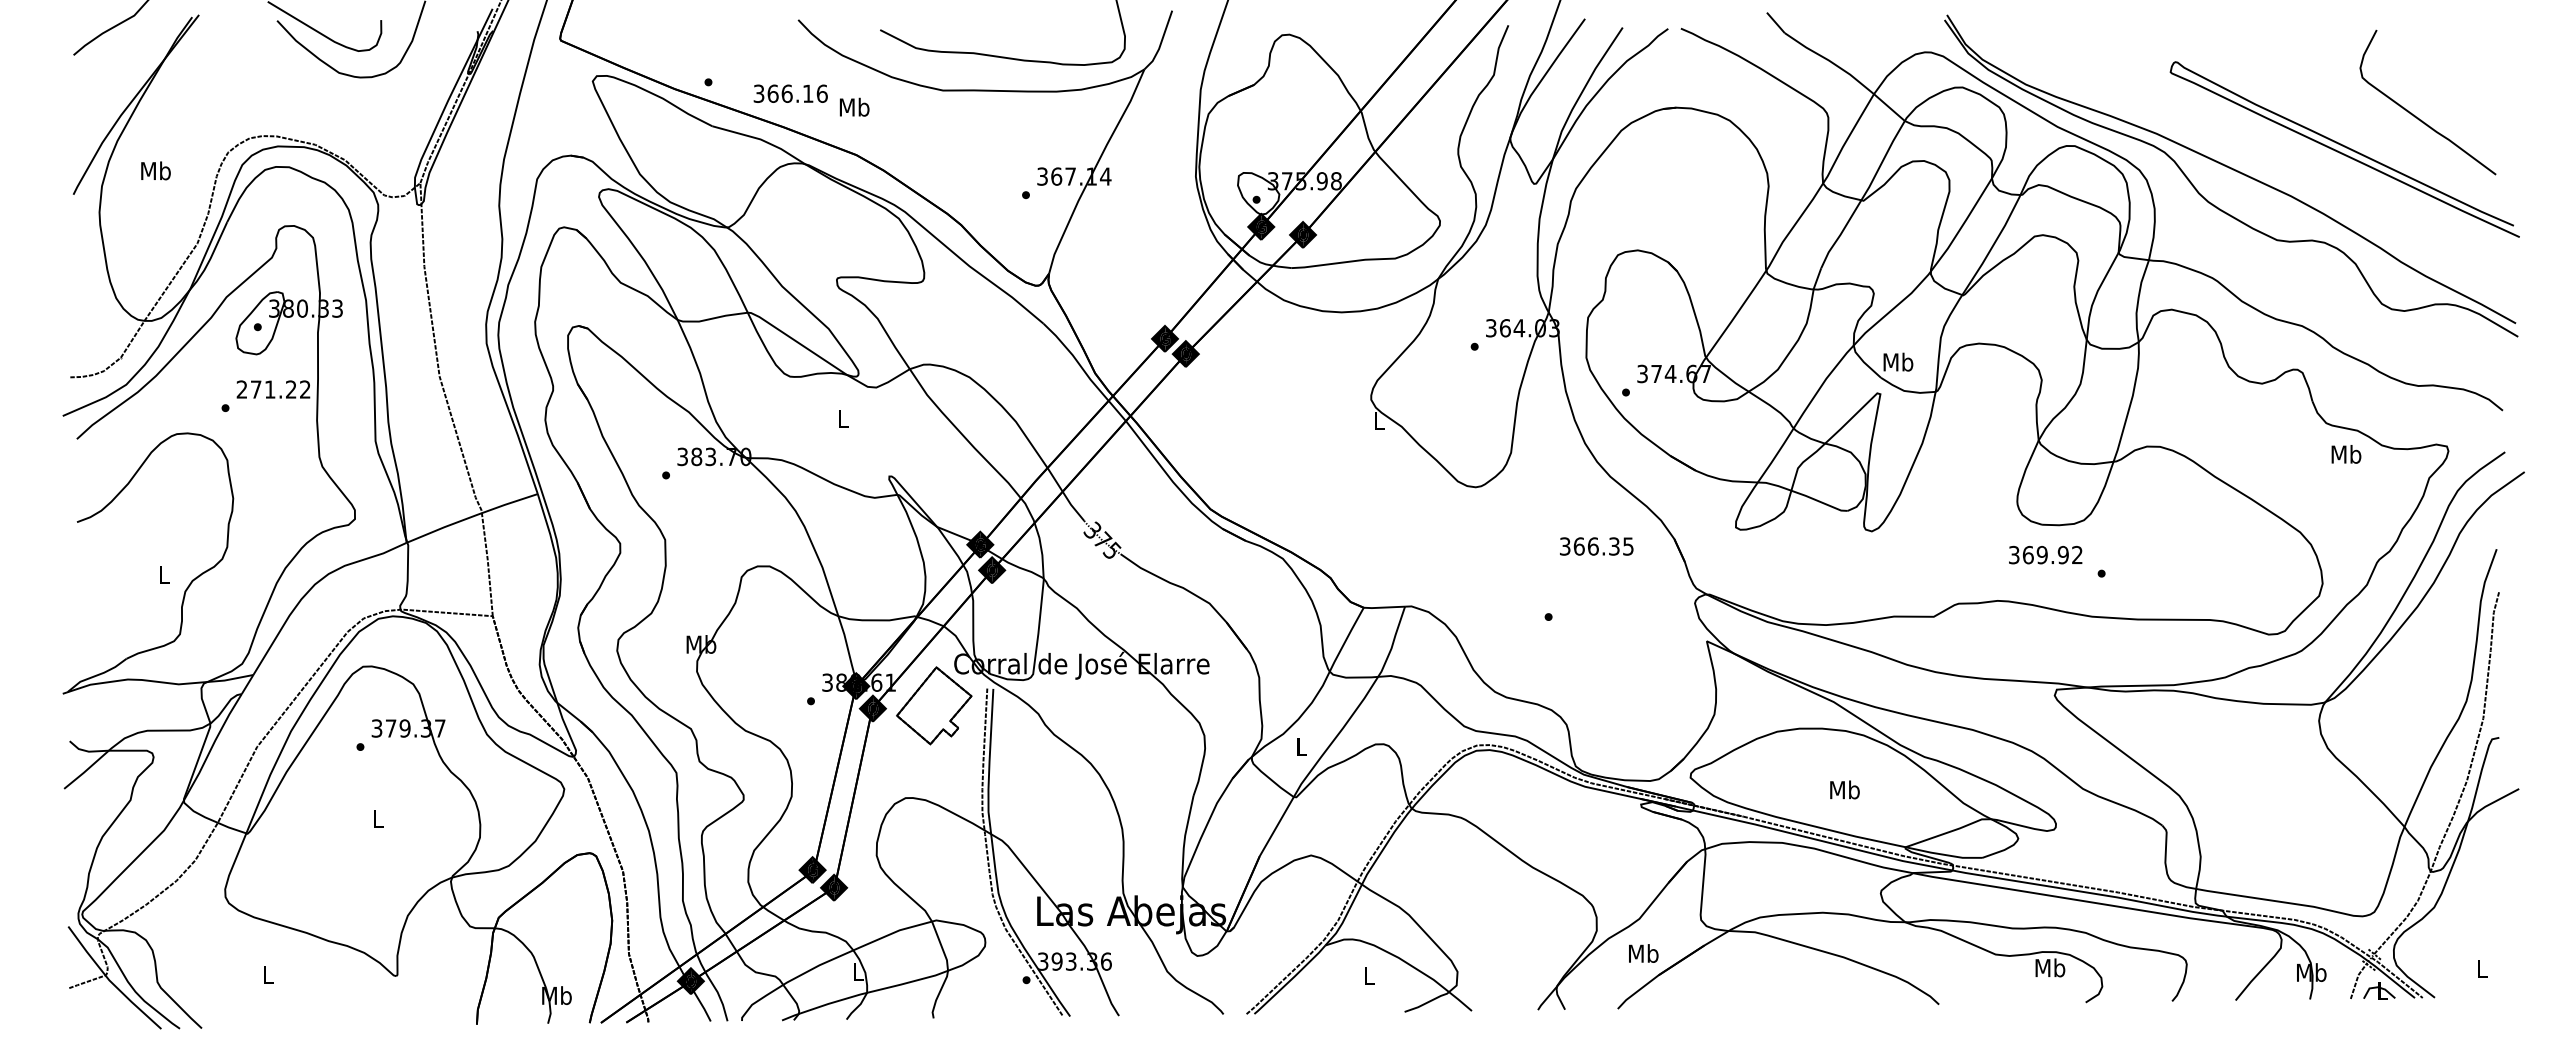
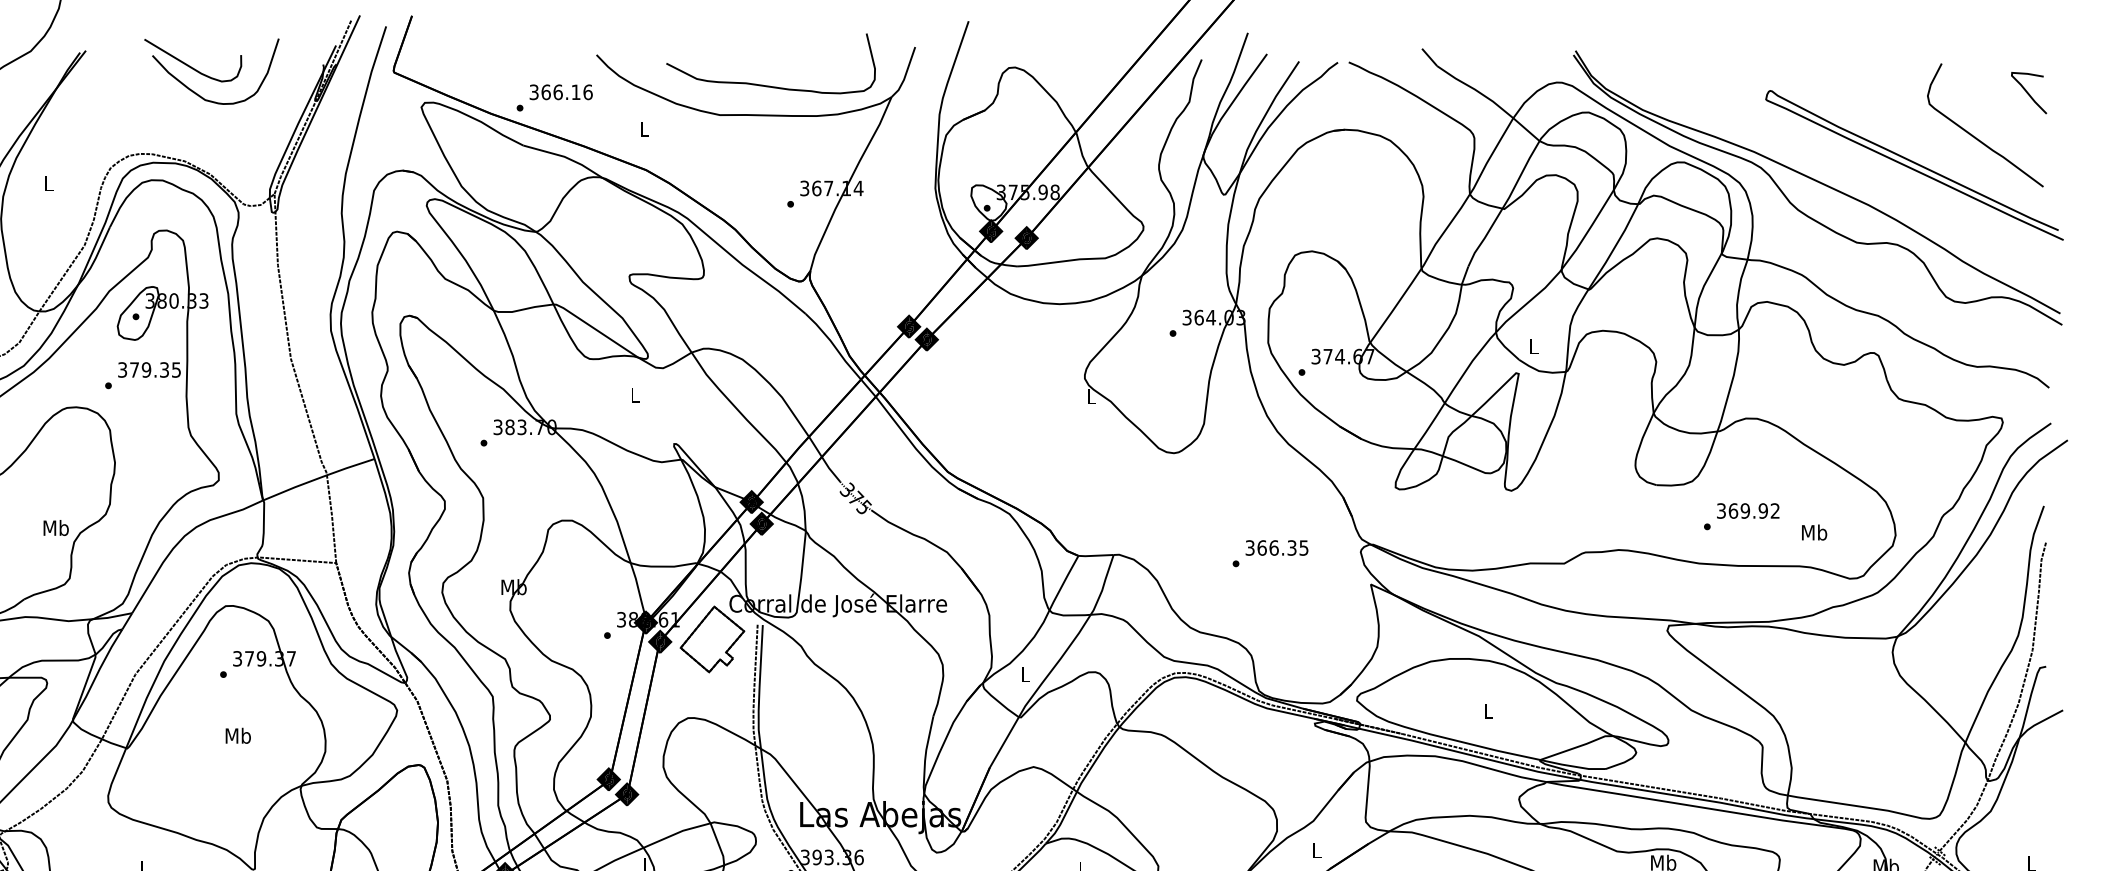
curve: (2478, 64) -> (2028, 92), added
text: (790, 93) -> (560, 92), moved
text: (854, 106) -> (644, 128), Mb -> L
text: (155, 170) -> (48, 183), Mb -> L
text: (1898, 361) -> (1534, 346), Mb -> L
text: (273, 389) -> (149, 369), 271.22 -> 379.35
text: (2346, 454) -> (1814, 532), moved
text: (1596, 546) -> (1276, 548), moved
text: (2045, 554) -> (1748, 510), moved
text: (163, 574) -> (55, 527), L -> Mb
text: (1844, 789) -> (1488, 710), Mb -> L
text: (377, 818) -> (237, 735), L -> Mb
text: (1643, 953) -> (1316, 850), Mb -> L

